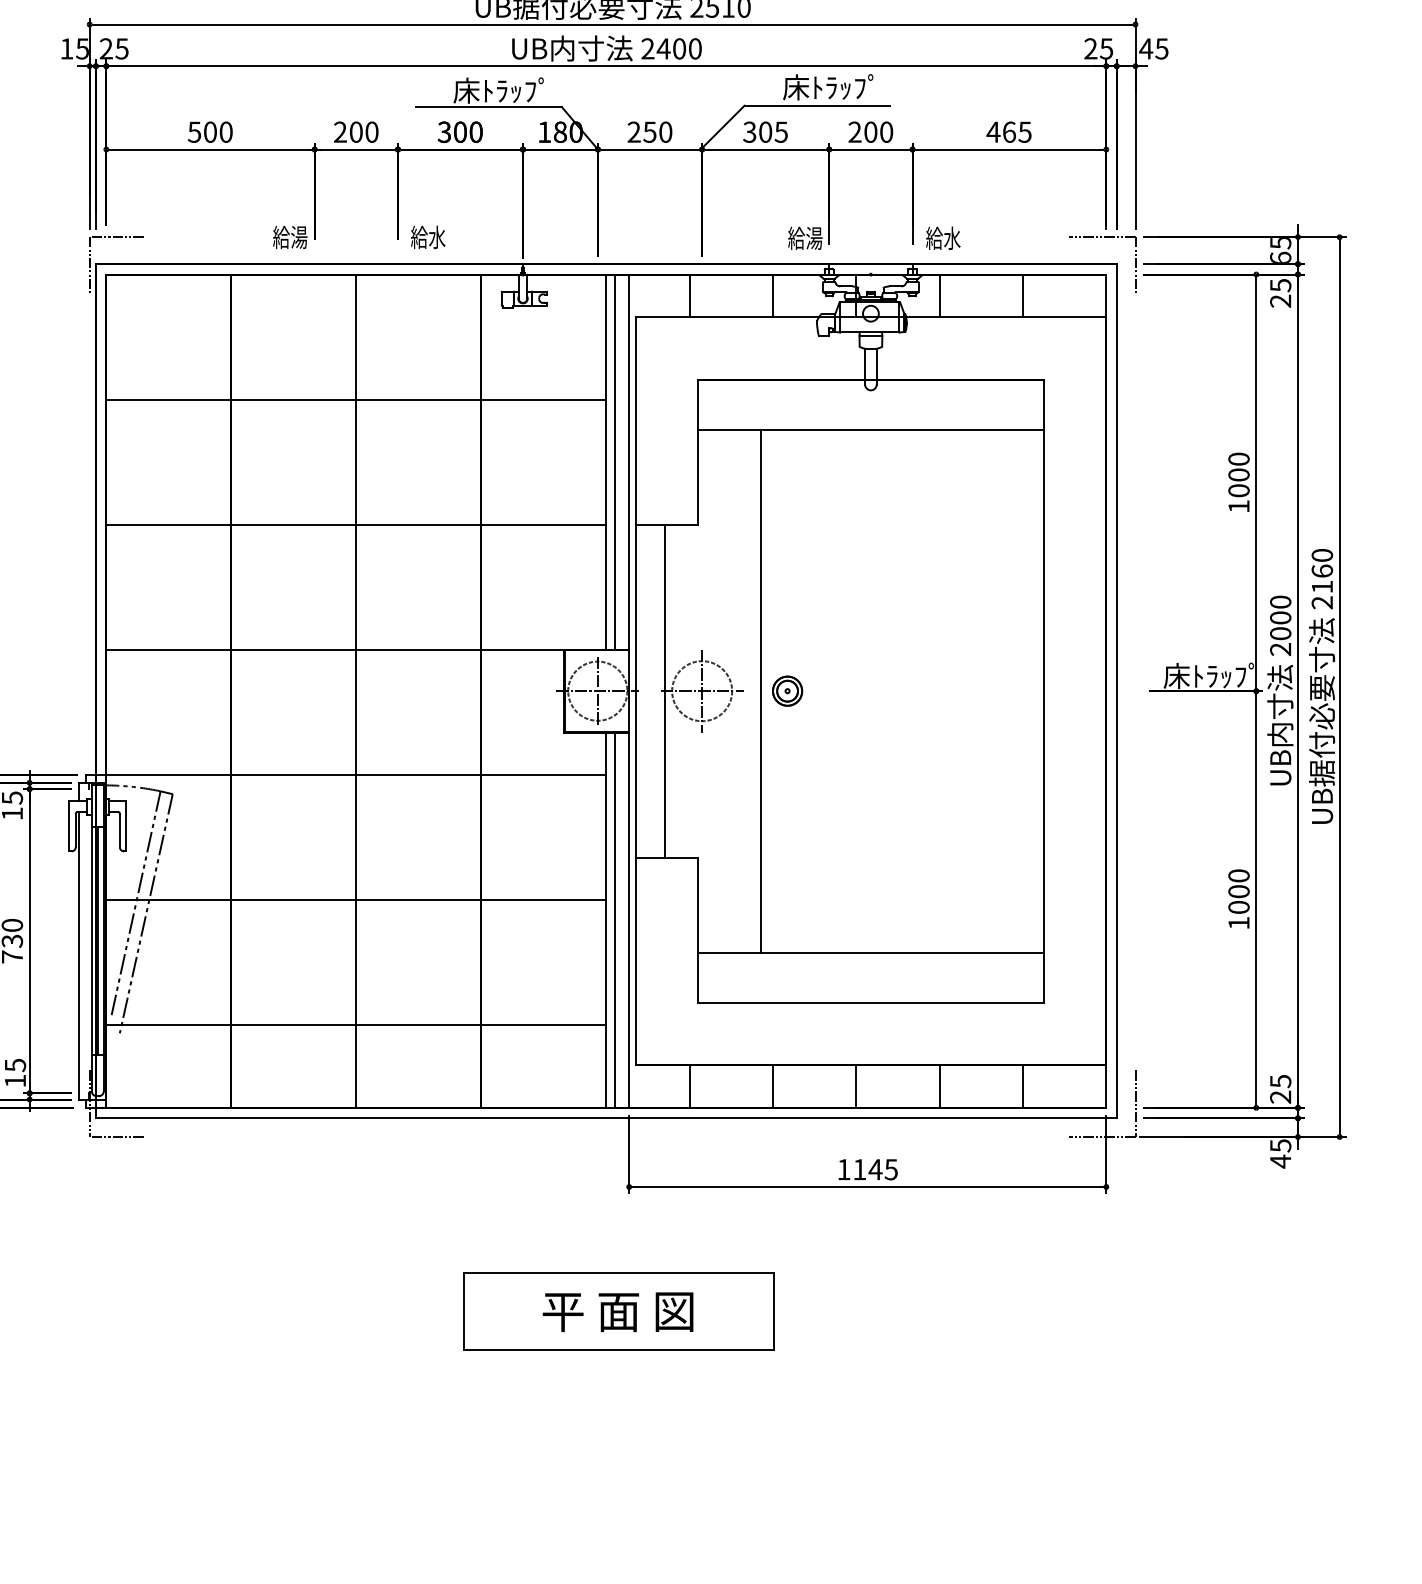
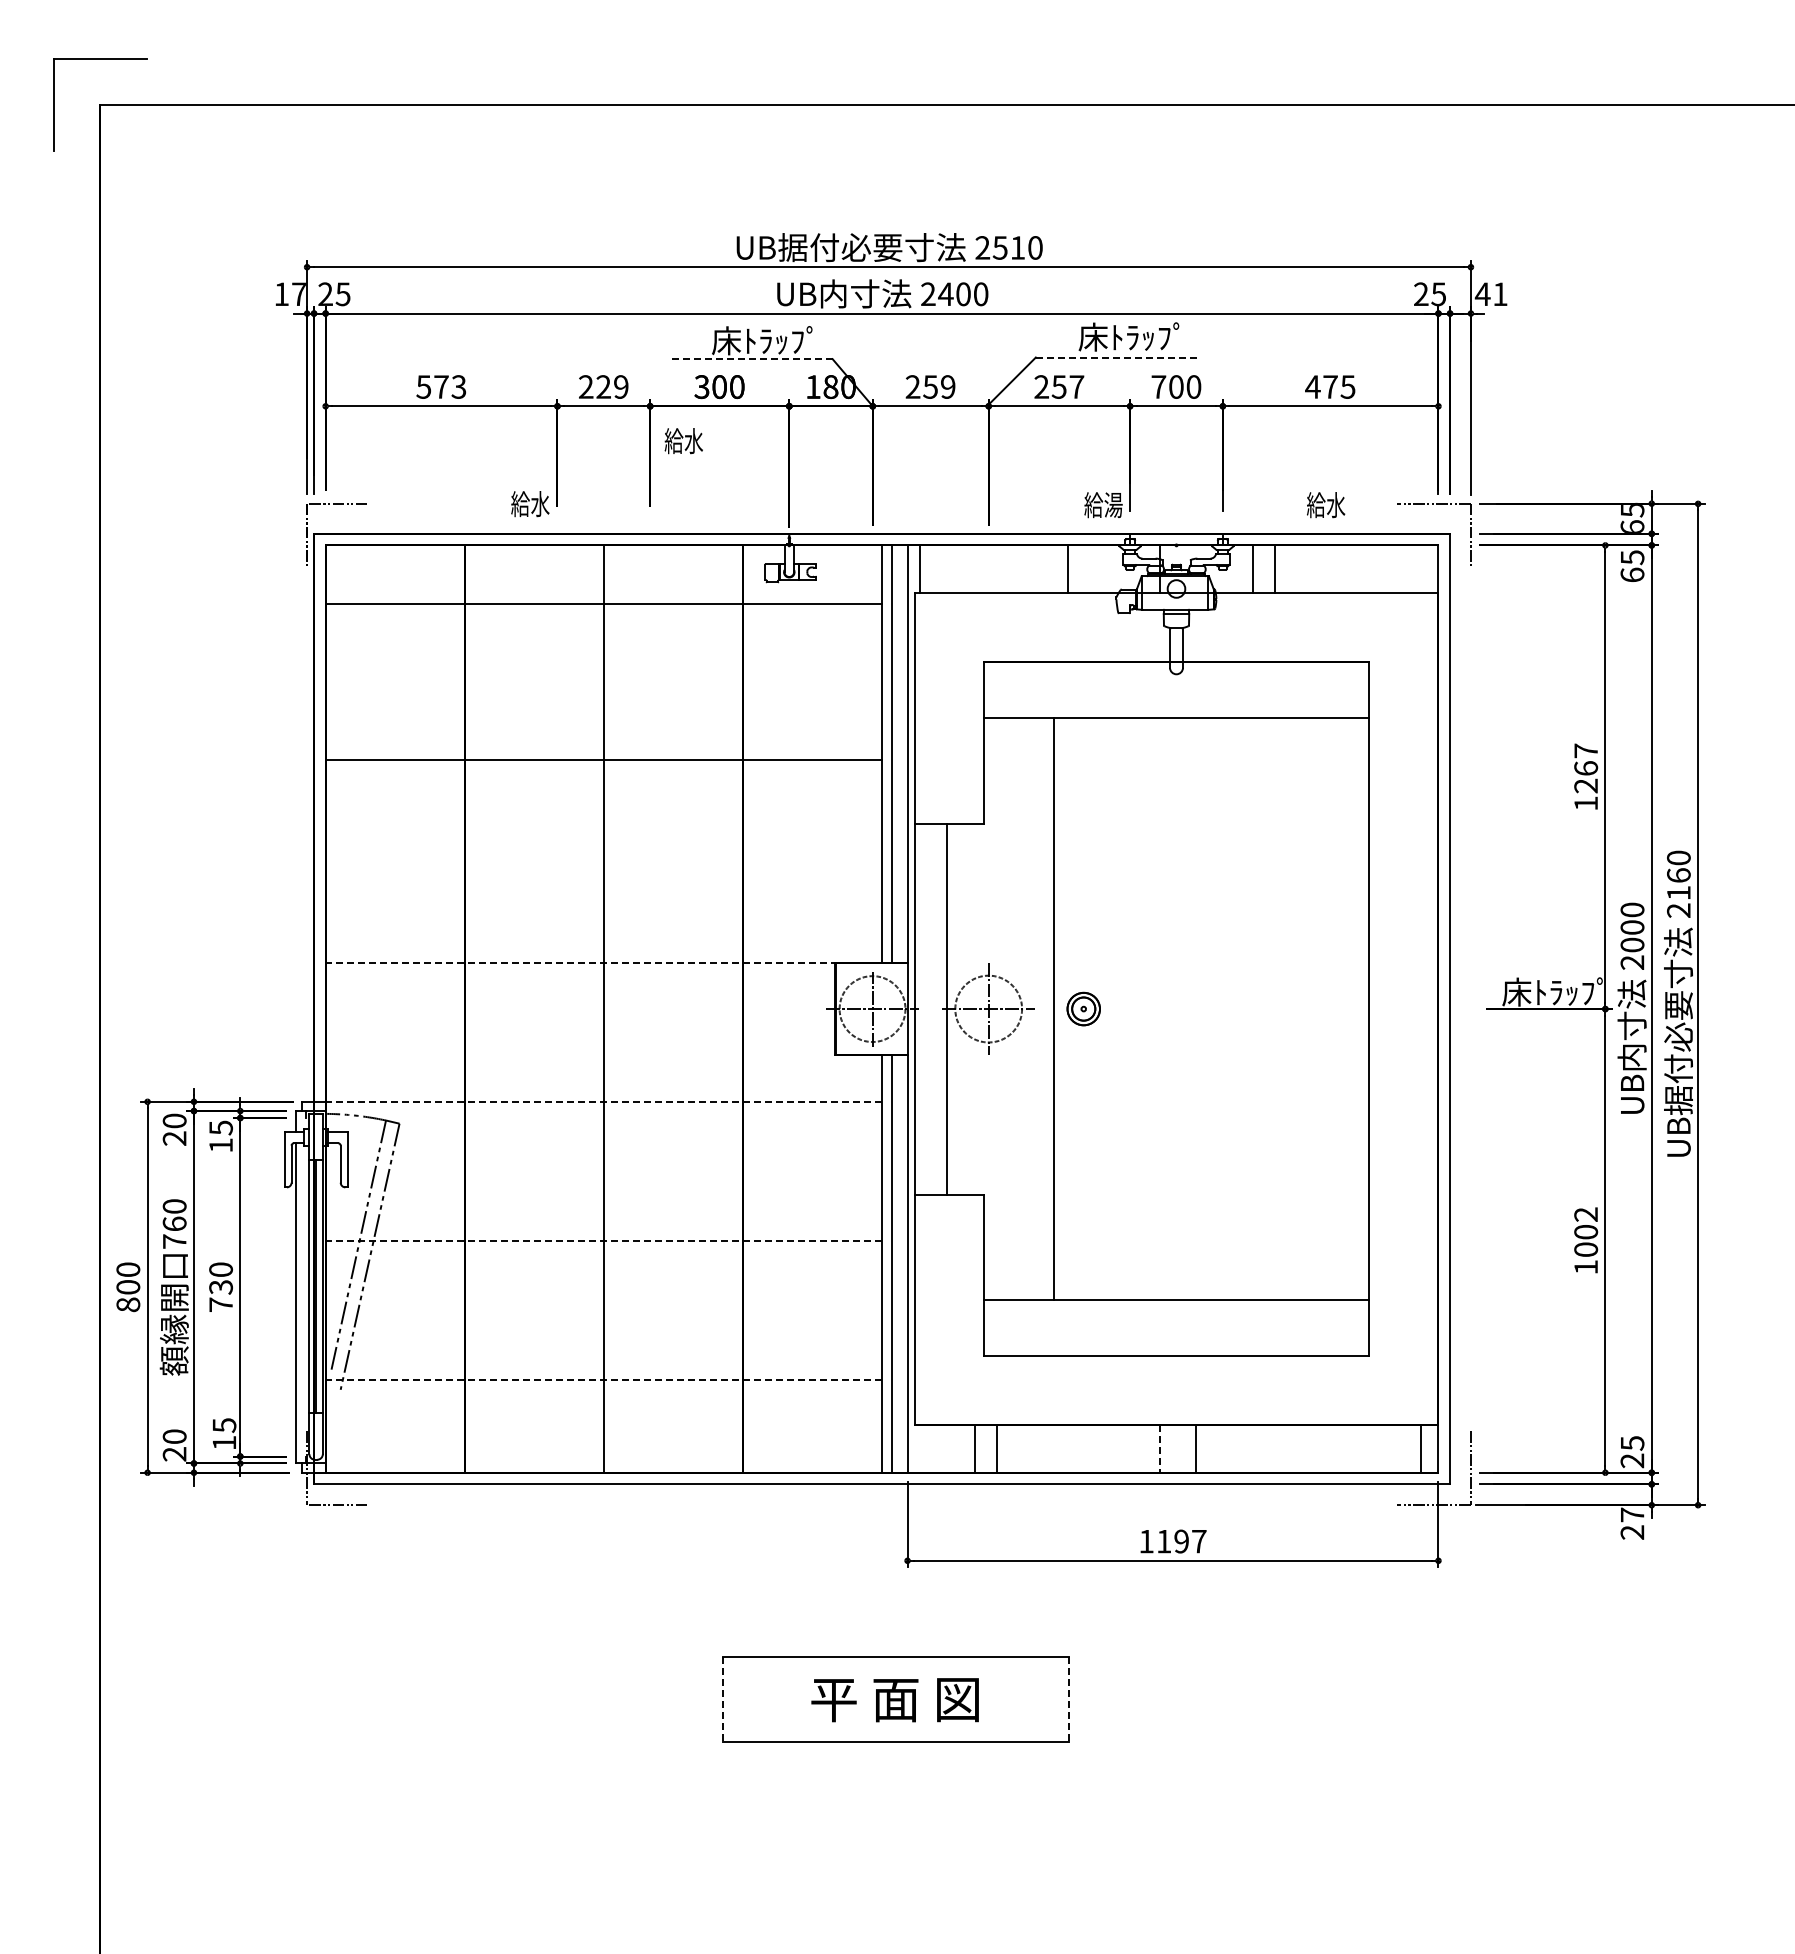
text: (81, 49) -> (298, 294), 15 -> 17
text: (1161, 49) -> (1499, 294), 45 -> 41
line: (817, 105) -> (1117, 357), solid -> dashed
line: (489, 107) -> (751, 359), solid -> dashed
text: (218, 131) -> (450, 386), 500 -> 573
text: (364, 131) -> (612, 386), 200 -> 229
text: (666, 131) -> (948, 386), 250 -> 259
text: (765, 131) -> (1059, 386), 305 -> 257
text: (854, 131) -> (1158, 386), 200 -> 700
text: (1009, 131) -> (1330, 386), 465 -> 475
text: (299, 237) -> (540, 504), 給湯 -> 給水
text: (427, 237) -> (683, 441), moved
text: (943, 238) -> (1326, 505), moved
line: (689, 295) -> (919, 568), moved
line: (1022, 295) -> (1274, 568), moved
text: (1280, 300) -> (1632, 574), 25 -> 65
line: (356, 399) -> (603, 603), moved
text: (1239, 475) -> (1586, 768), 1000 -> 1267
line: (356, 524) -> (603, 759), moved
line: (356, 649) -> (603, 962), solid -> dashed
line: (356, 774) -> (603, 1101), solid -> dashed
text: (1239, 875) -> (1586, 1214), 1000 -> 1002
line: (356, 899) -> (603, 1240), solid -> dashed
line: (356, 1024) -> (603, 1380), solid -> dashed
line: (772, 1086) -> (996, 1448), moved
line: (856, 1086) -> (1160, 1448), solid -> dashed
line: (940, 1086) -> (1196, 1448), moved
line: (1022, 1086) -> (1420, 1448), moved
text: (1280, 1153) -> (1632, 1523), 45 -> 27
text: (882, 1169) -> (1189, 1541), 1145 -> 1197
line: (463, 1311) -> (723, 1699), solid -> dashed
line: (773, 1311) -> (1068, 1699), solid -> dashed

